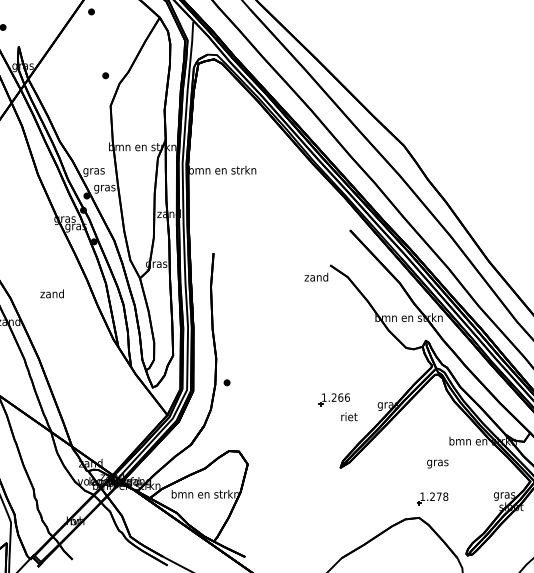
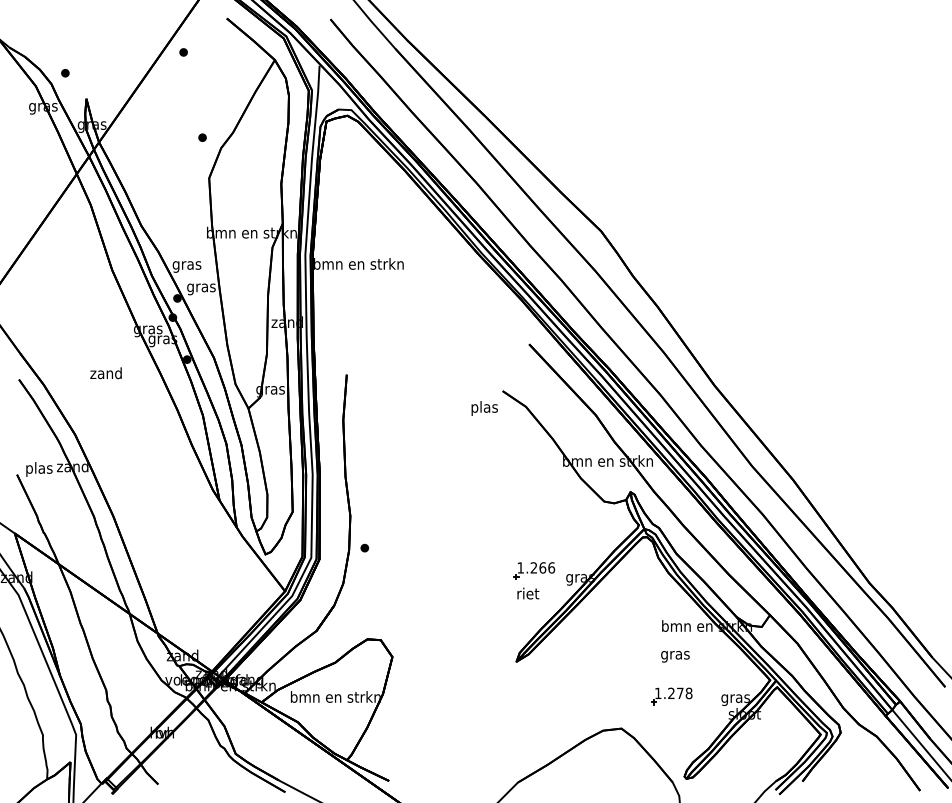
text: (315, 278) -> (483, 408), zand -> plas
text: (51, 294) -> (105, 373), moved
part: (334, 399) -> (534, 570), moved
text: (437, 463) -> (675, 656), moved
part: (432, 499) -> (671, 696), moved

